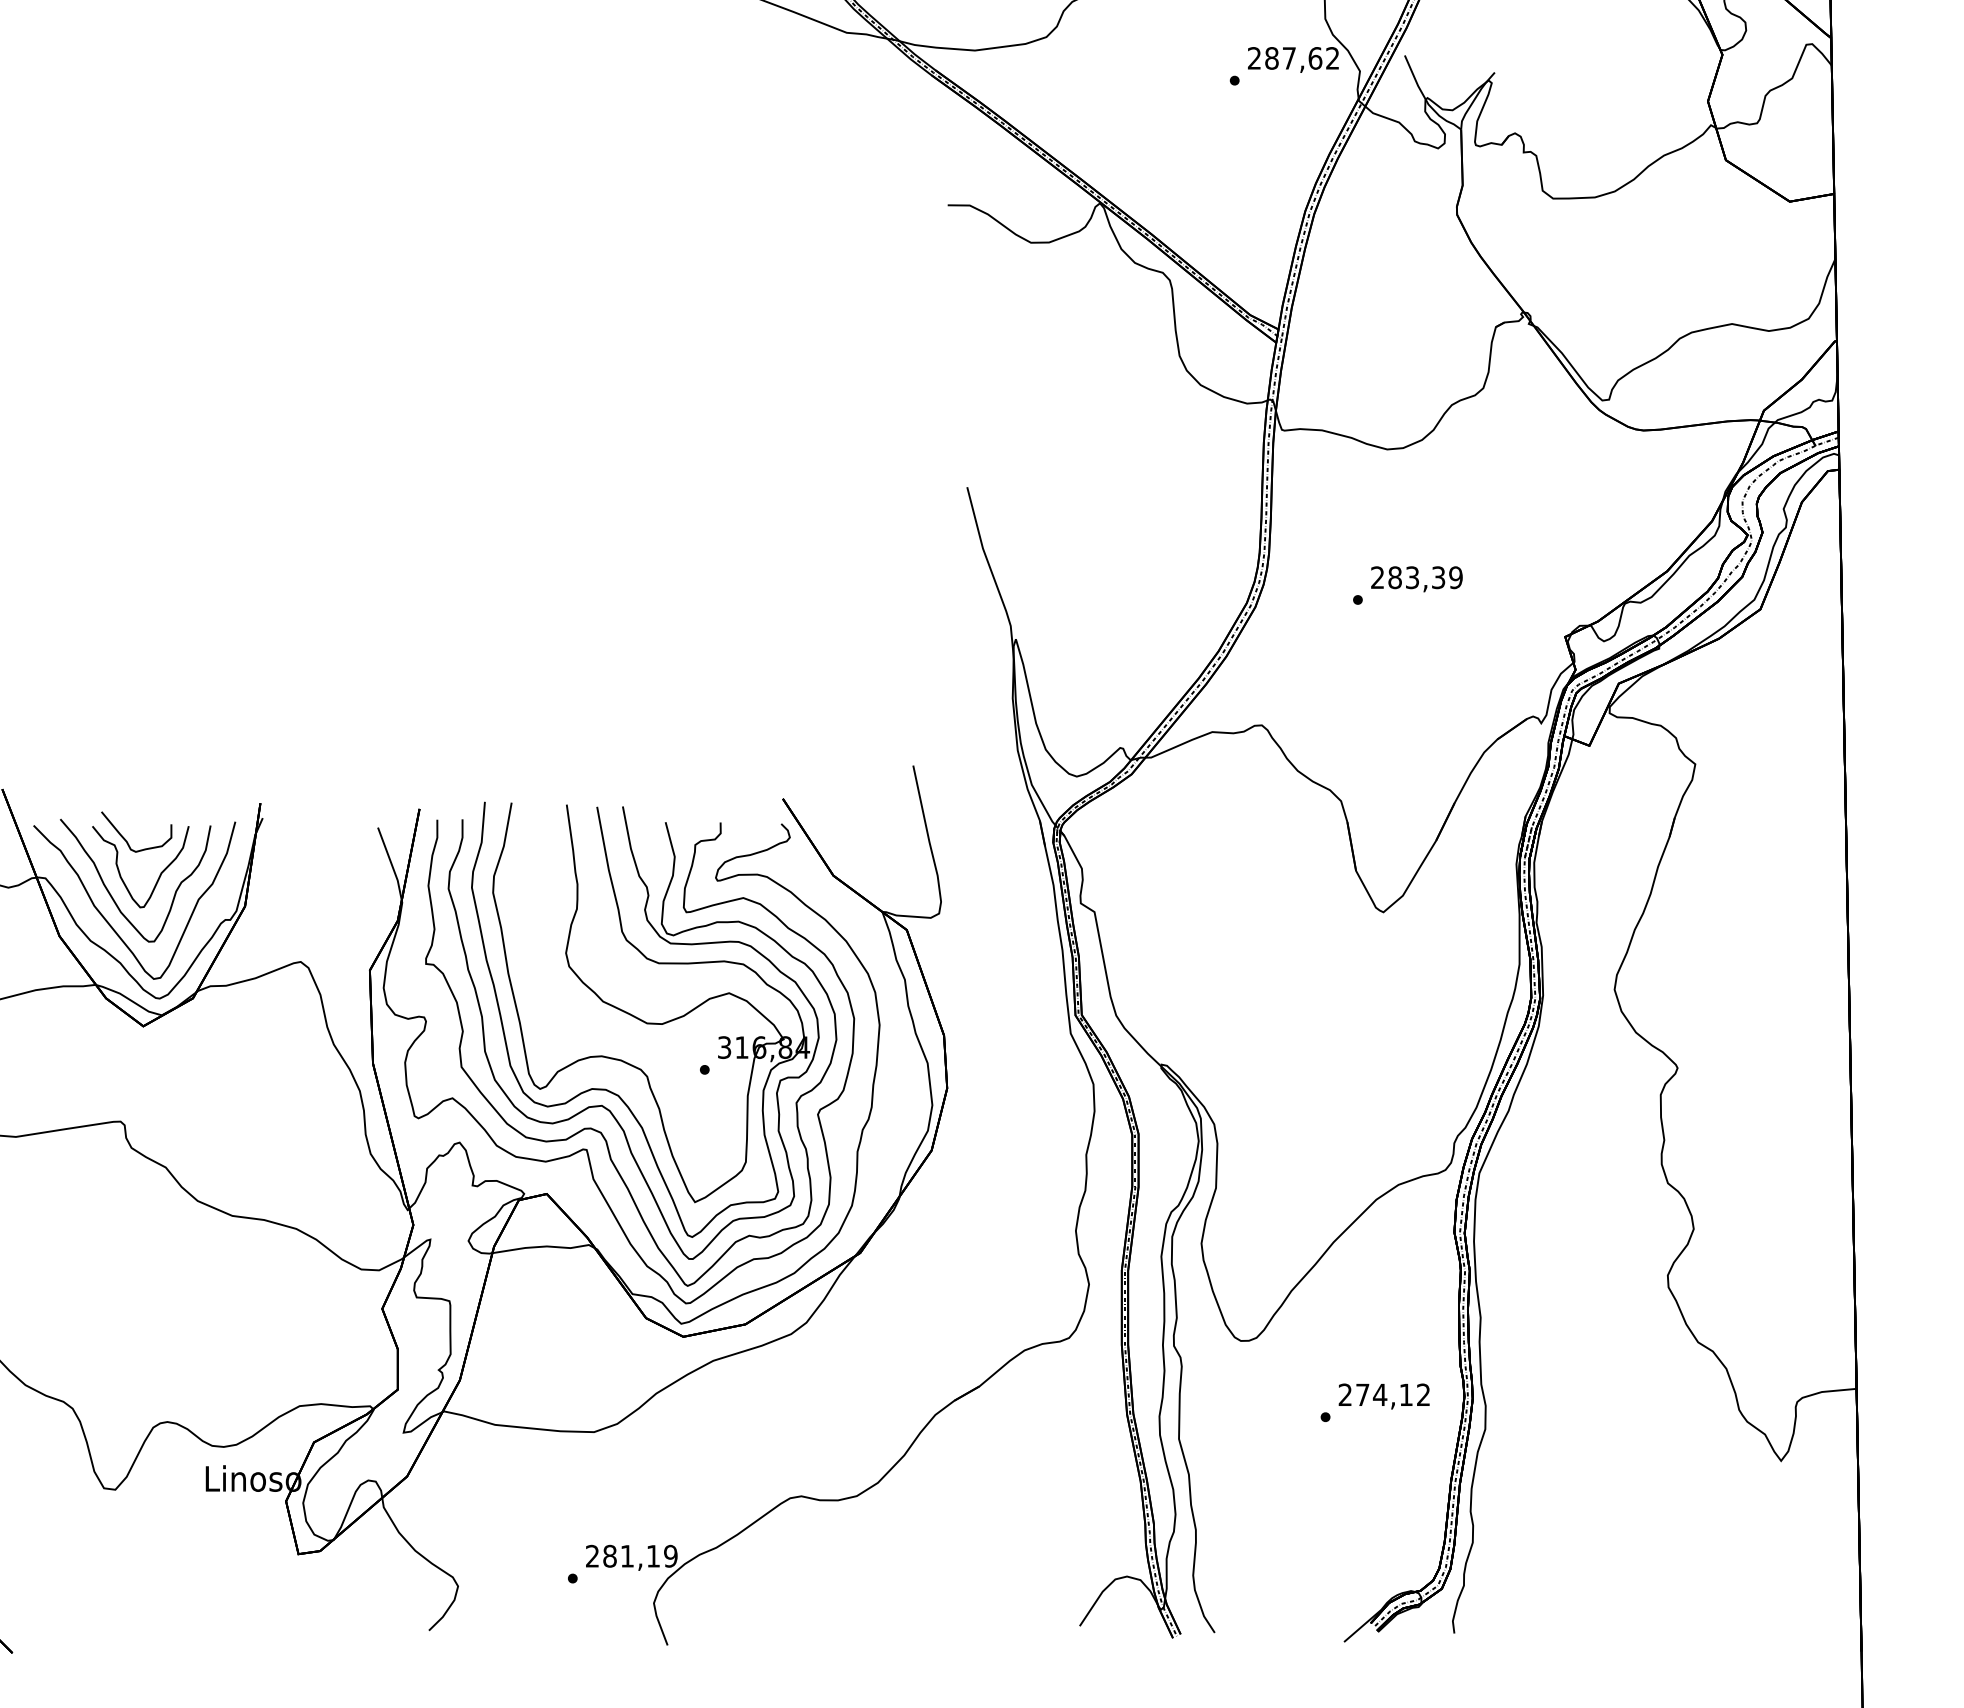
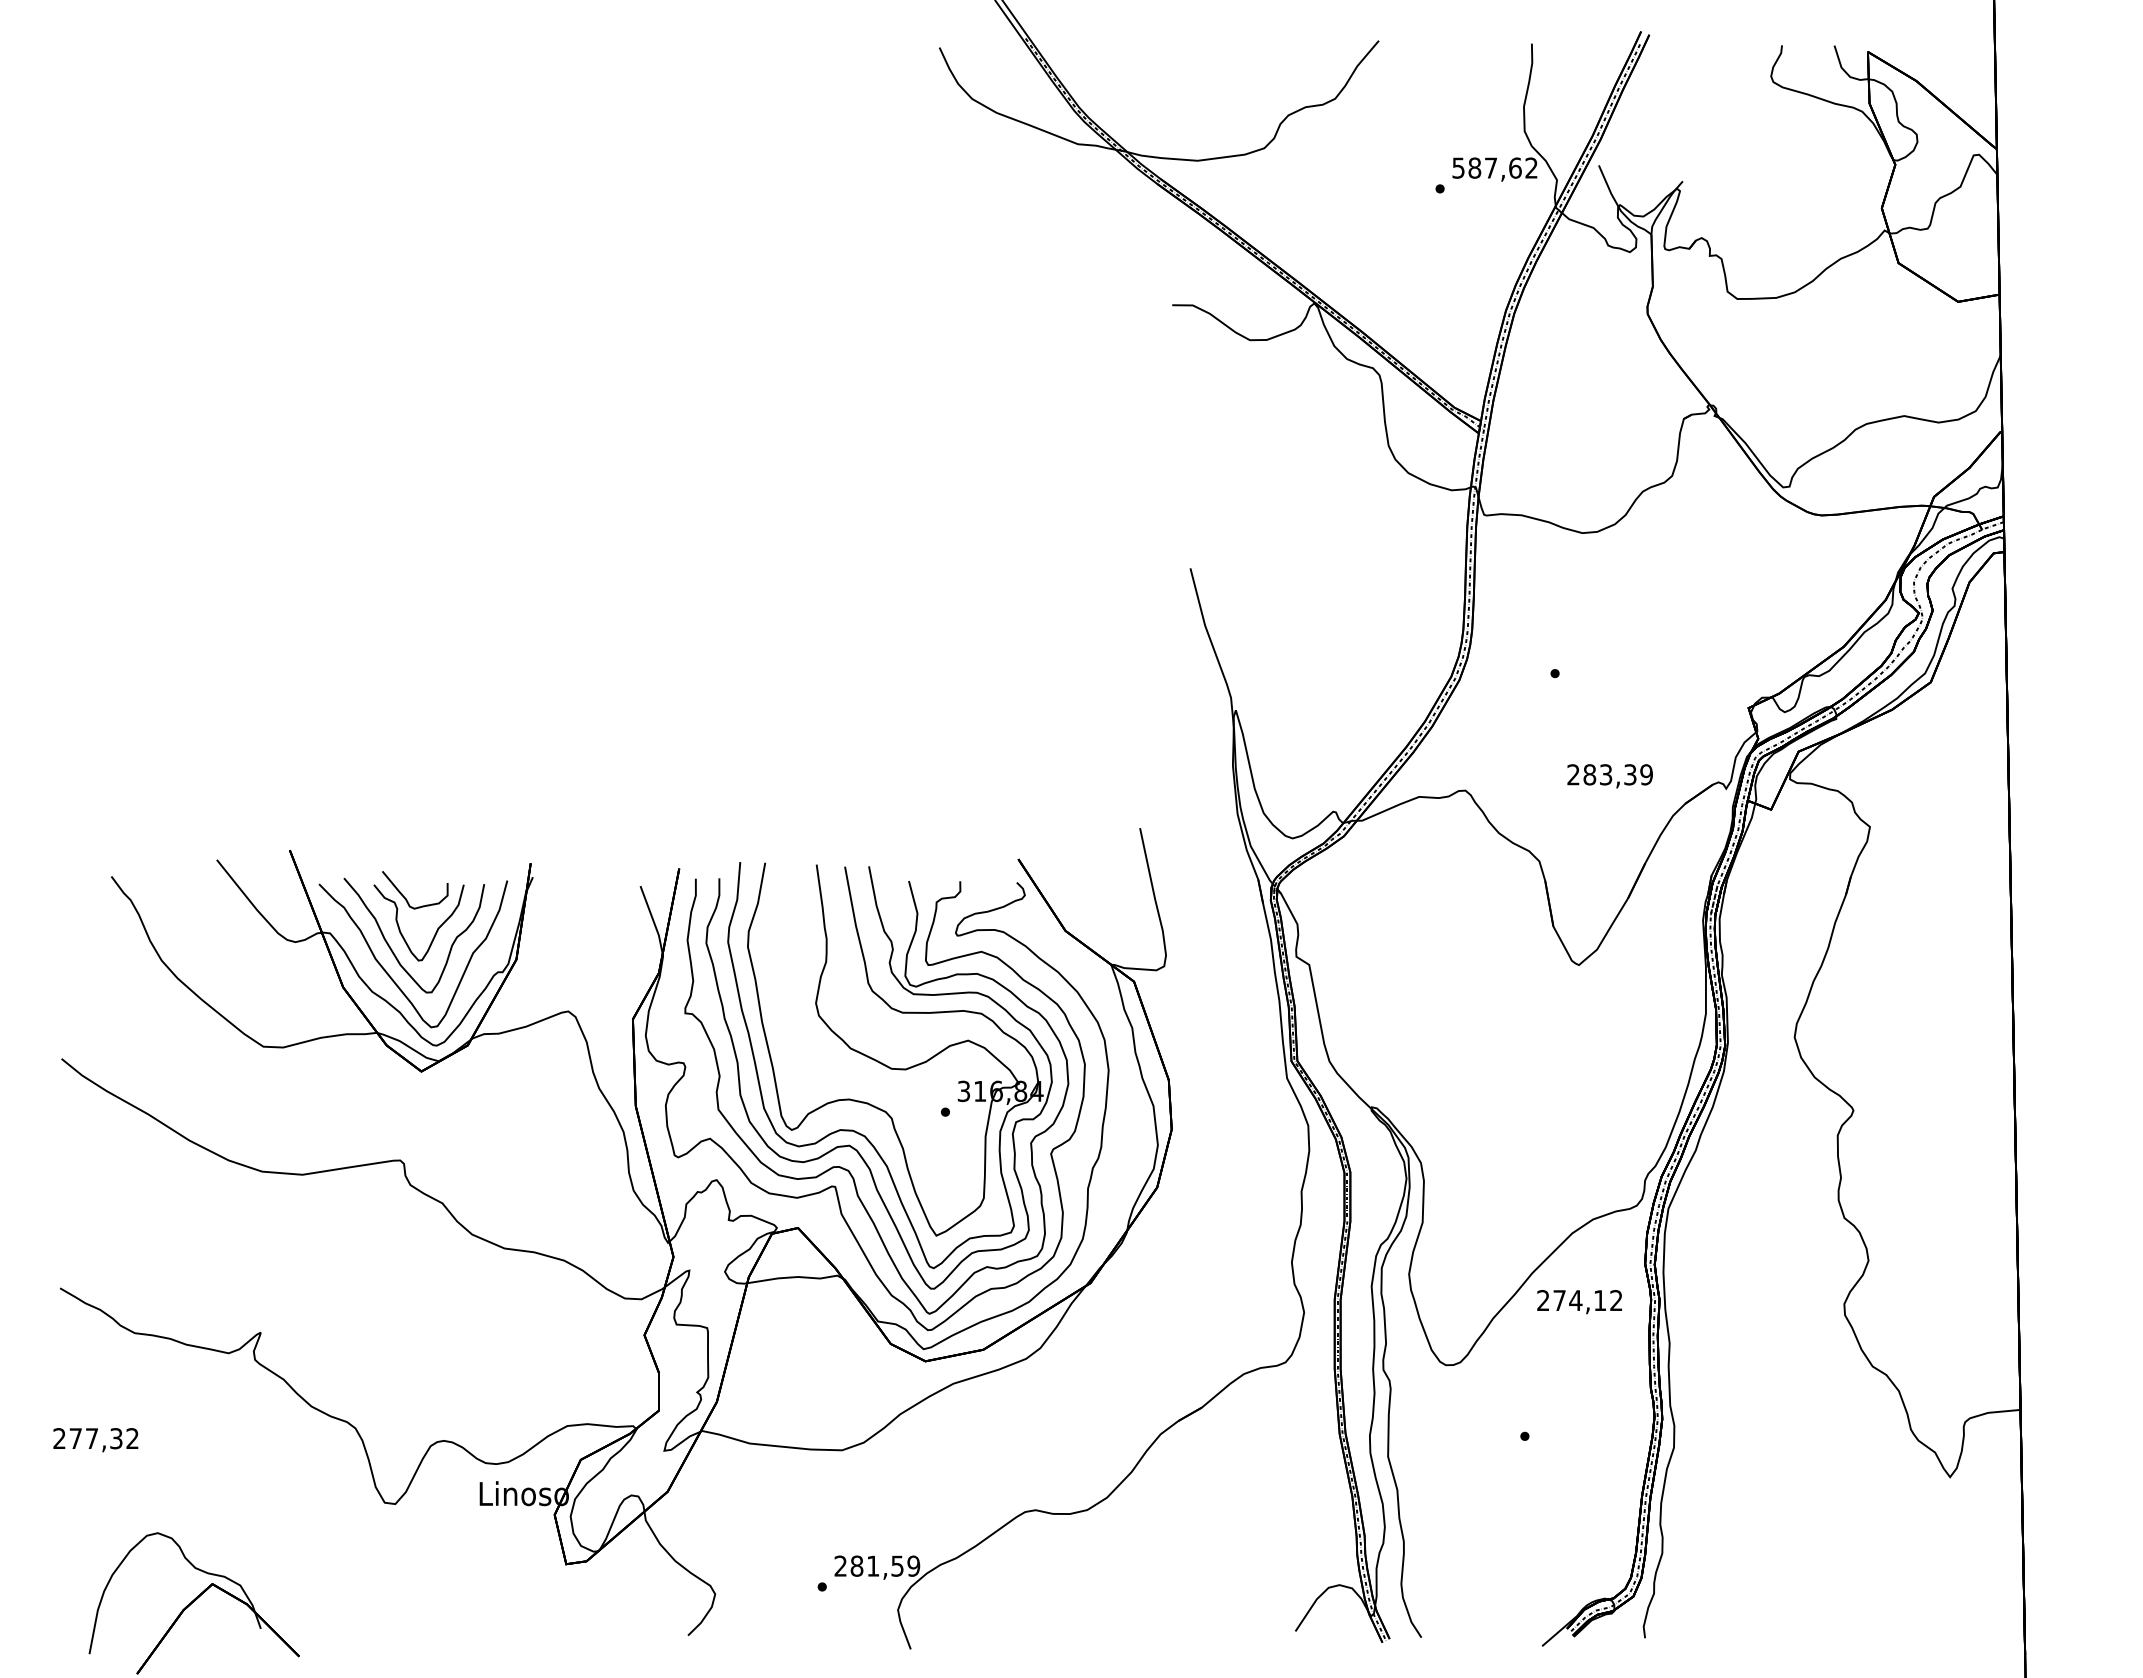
text: (1254, 57) -> (1458, 167), 287,62 -> 587,62
text: (1416, 579) -> (1609, 776), moved
text: (1384, 1396) -> (1579, 1302), moved
text: (653, 1555) -> (897, 1565), 281,19 -> 281,59

